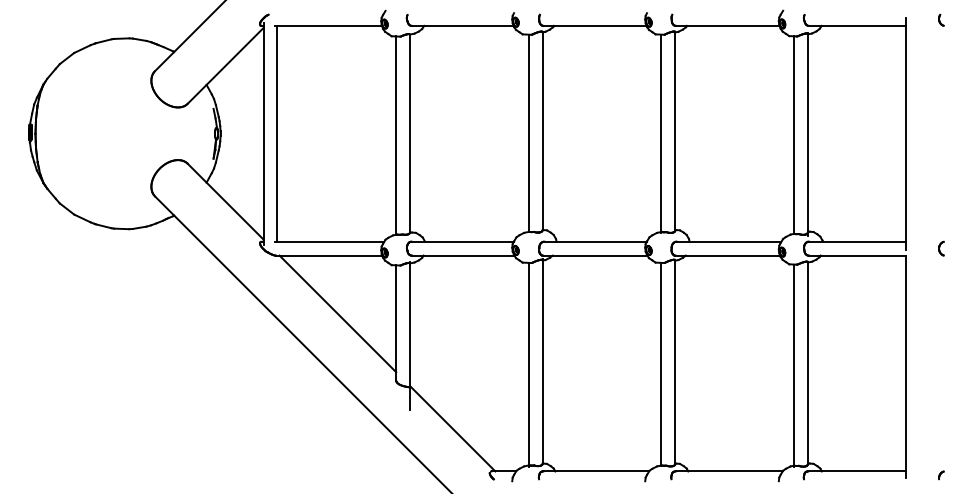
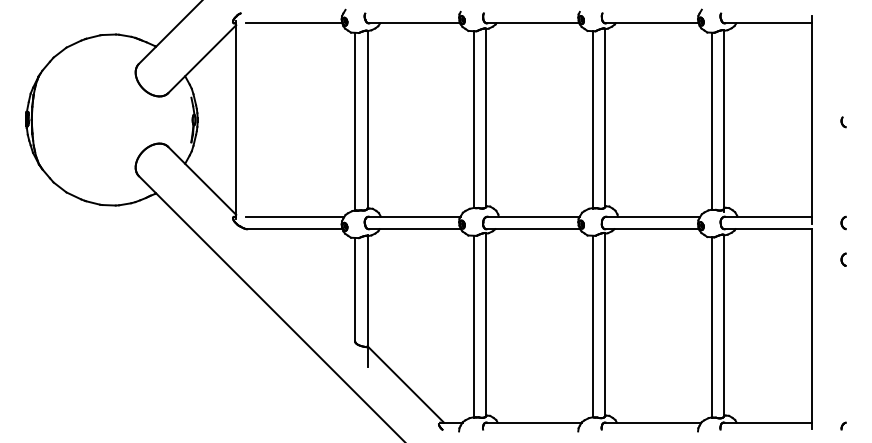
part: (941, 19) -> (843, 121), moved
line: (277, 133) -> (248, 119), removed
part: (941, 289) -> (843, 259), added
line: (337, 313) -> (302, 281), removed

